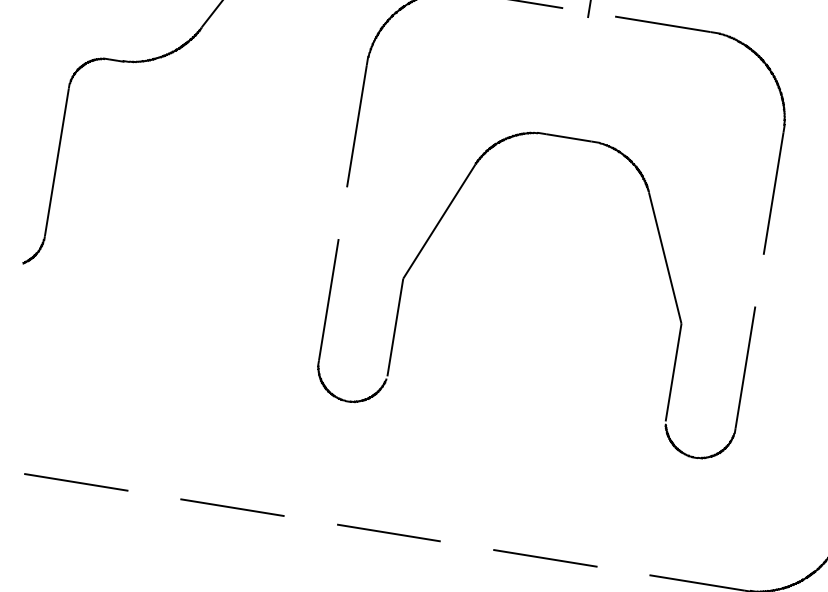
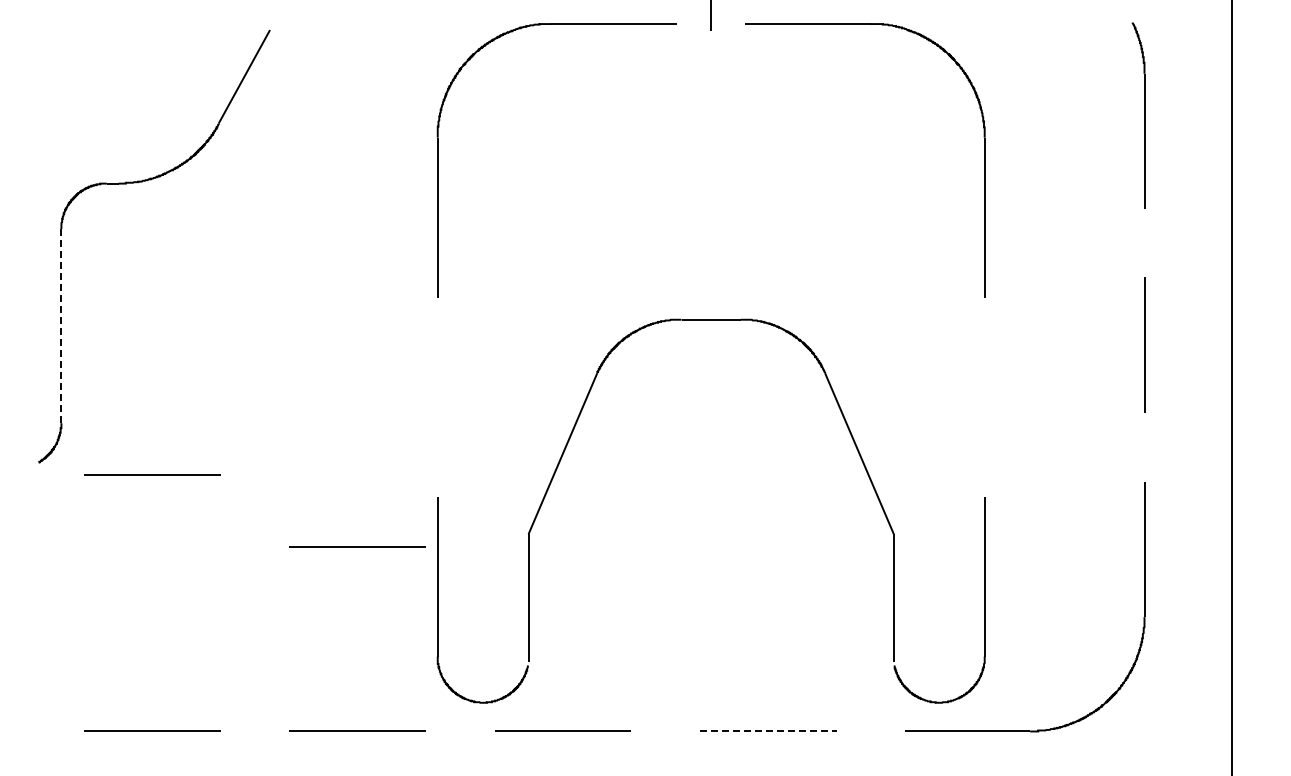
line: (56, 162) -> (61, 326), solid -> dashed
part: (442, 218) -> (566, 448), moved
line: (107, 286) -> (152, 474), added
line: (255, 366) -> (357, 546), added
line: (545, 558) -> (768, 731), solid -> dashed

